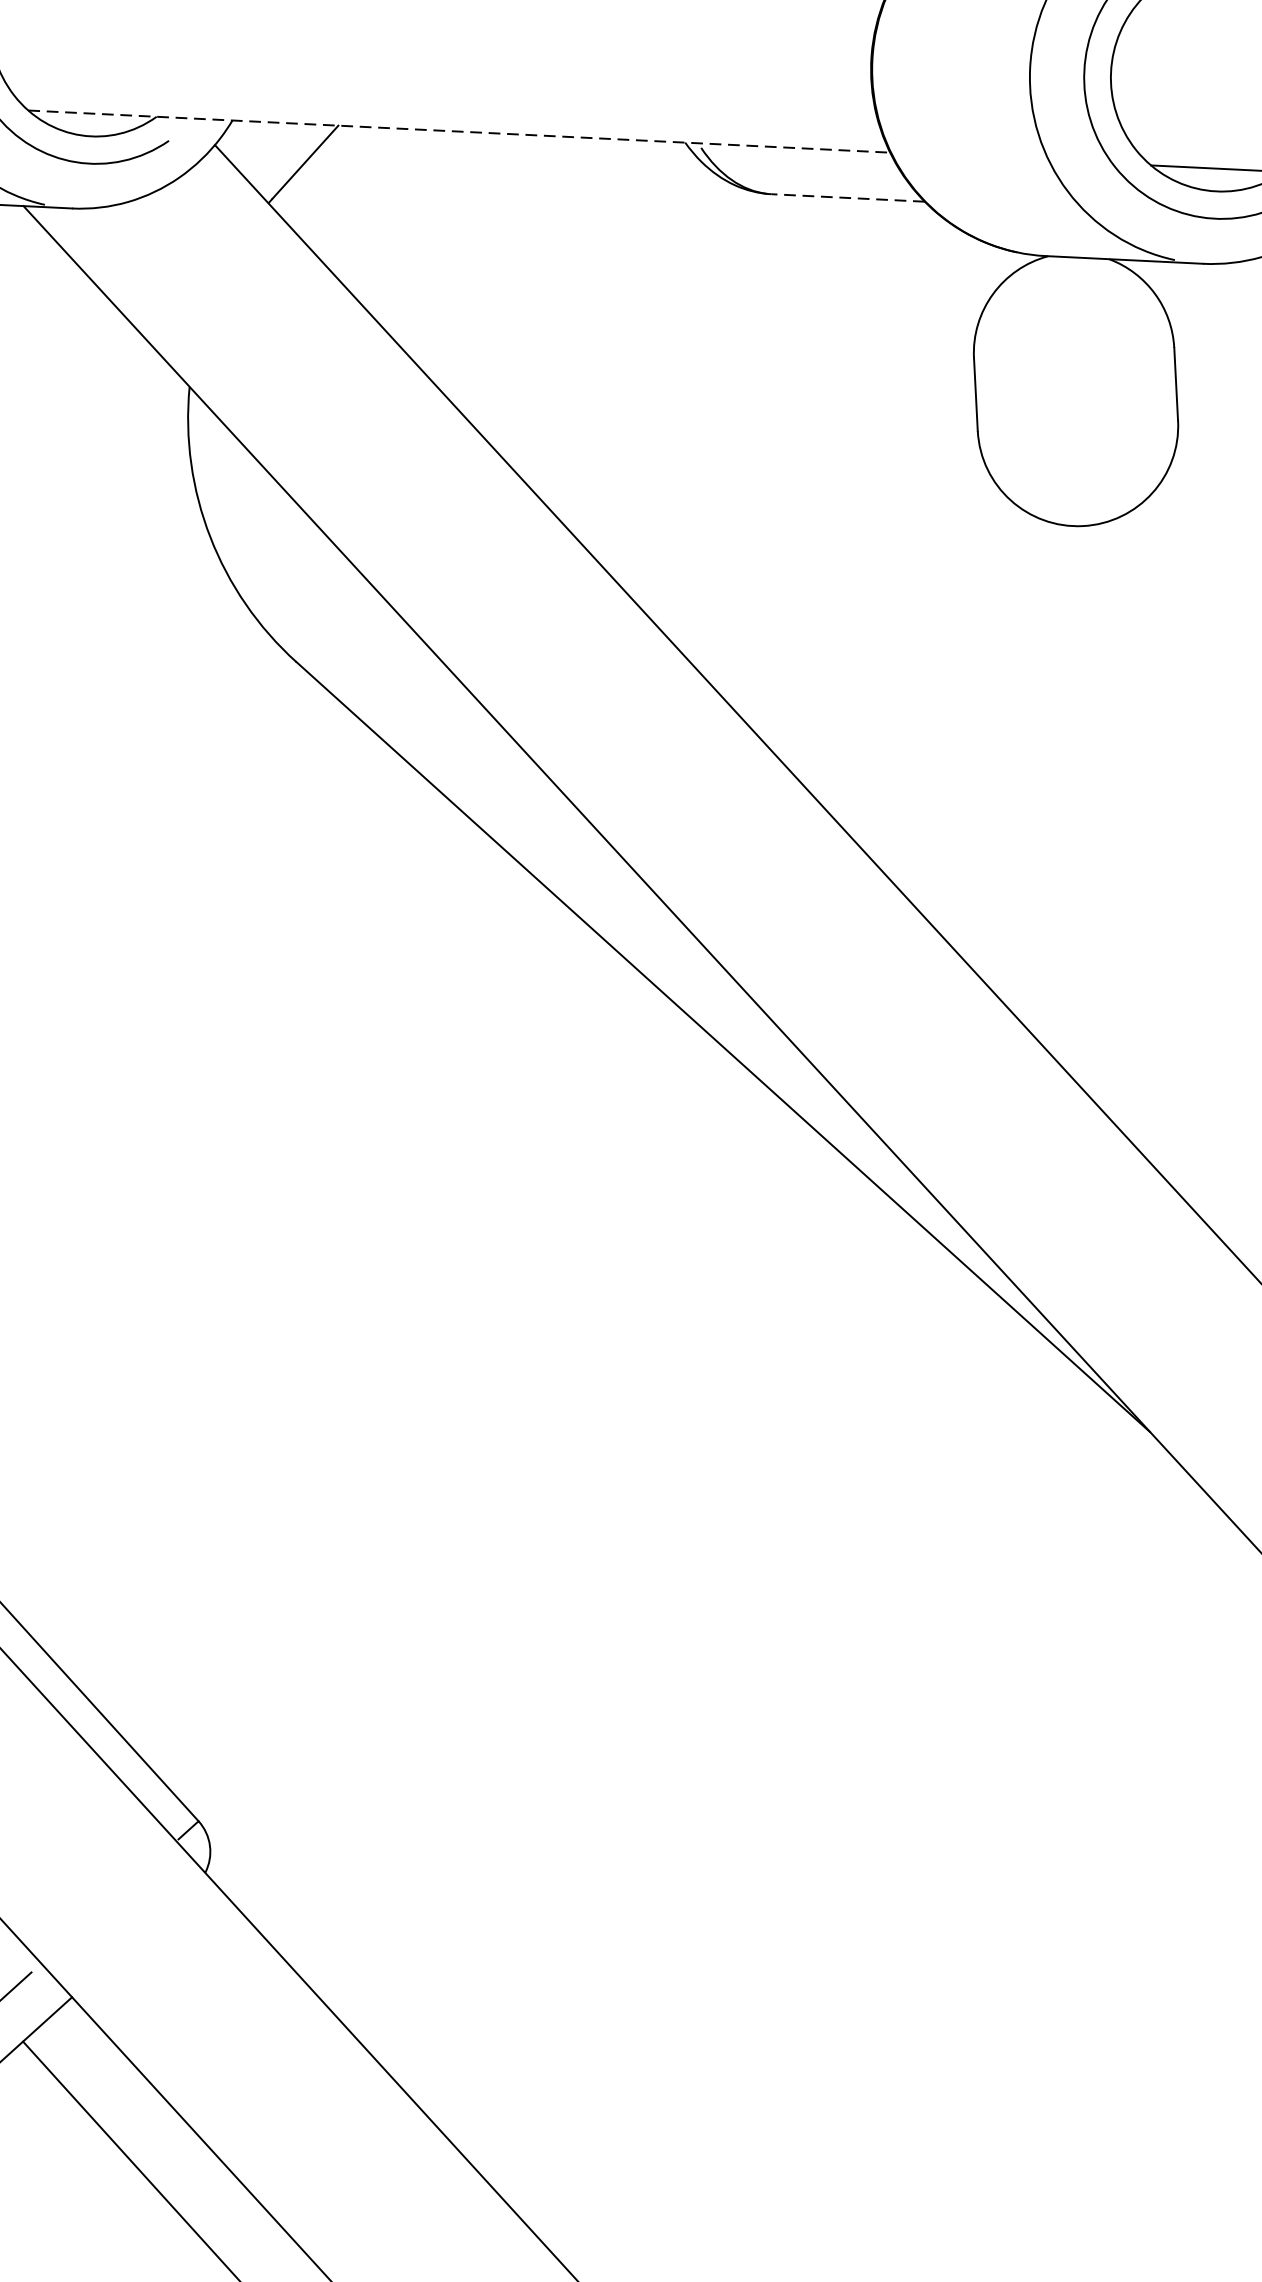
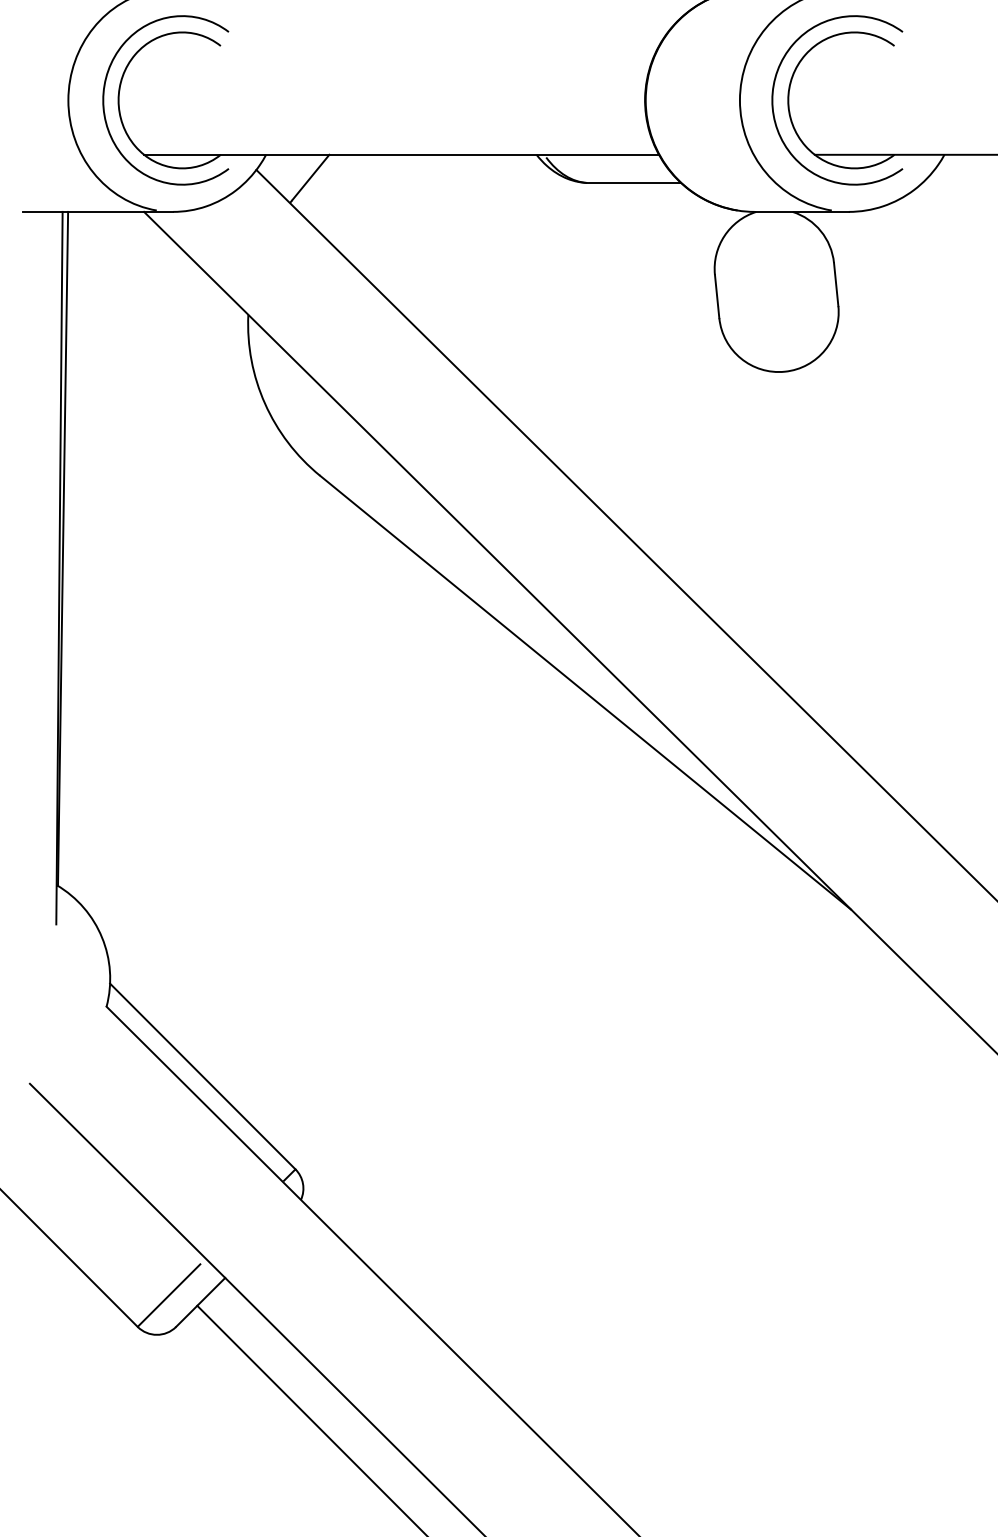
line: (460, 131) -> (402, 154), dashed -> solid
line: (848, 198) -> (635, 183), dashed -> solid

